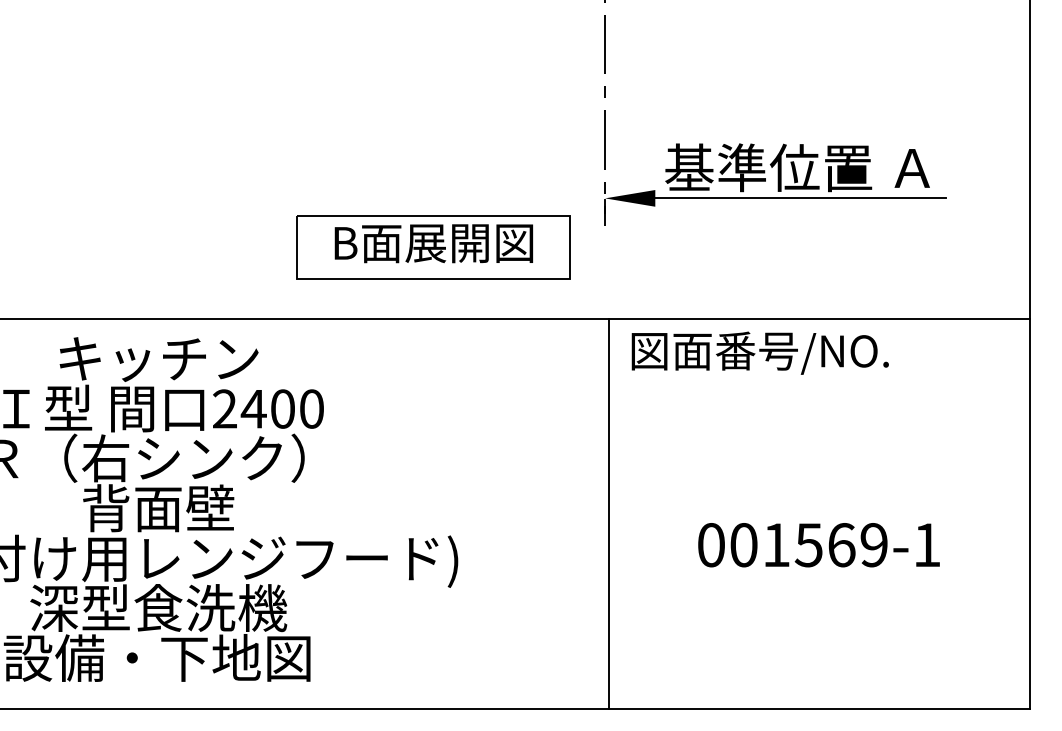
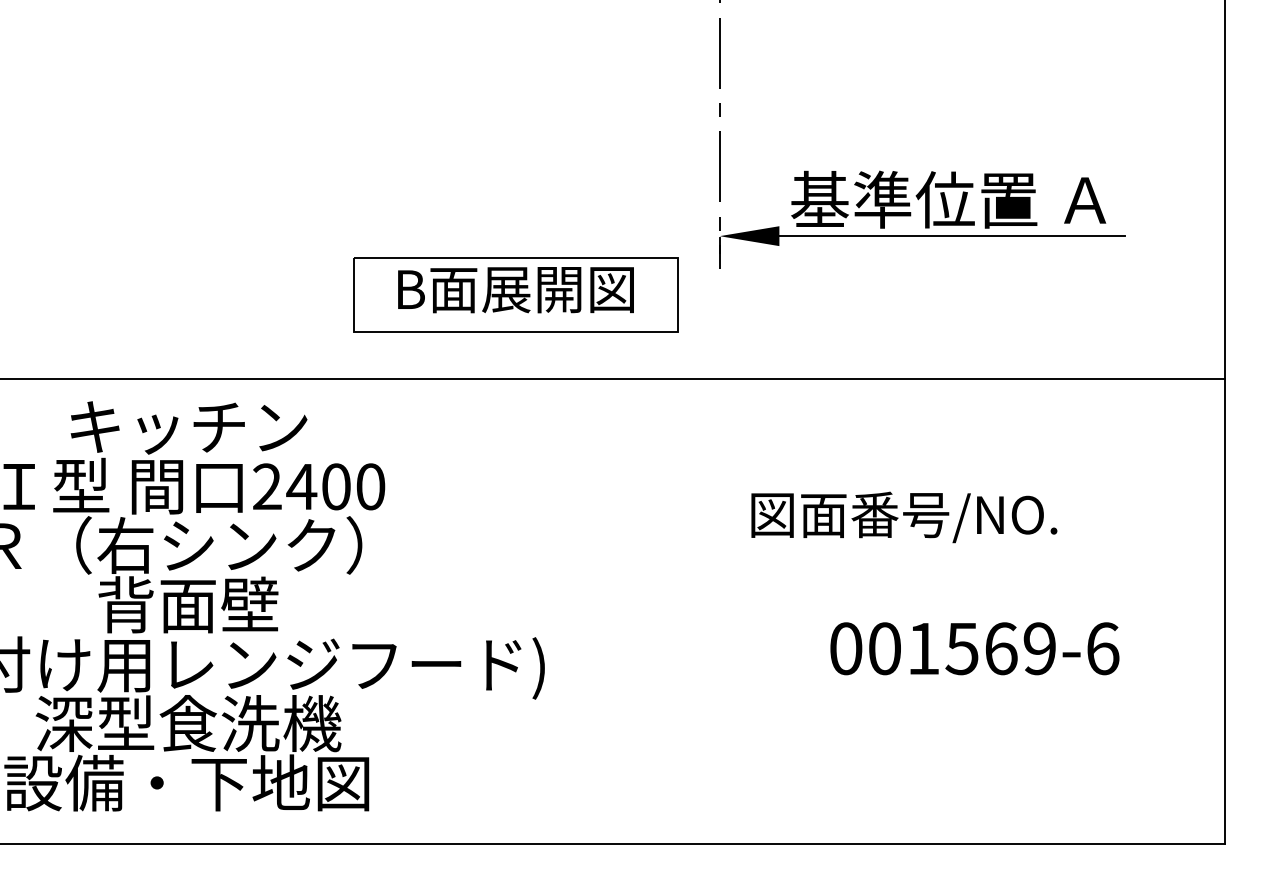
text: (760, 353) -> (904, 517), moved
line: (609, 513) -> (724, 611), removed
text: (927, 544) -> (1103, 648), 001569-1 -> 001569-6

